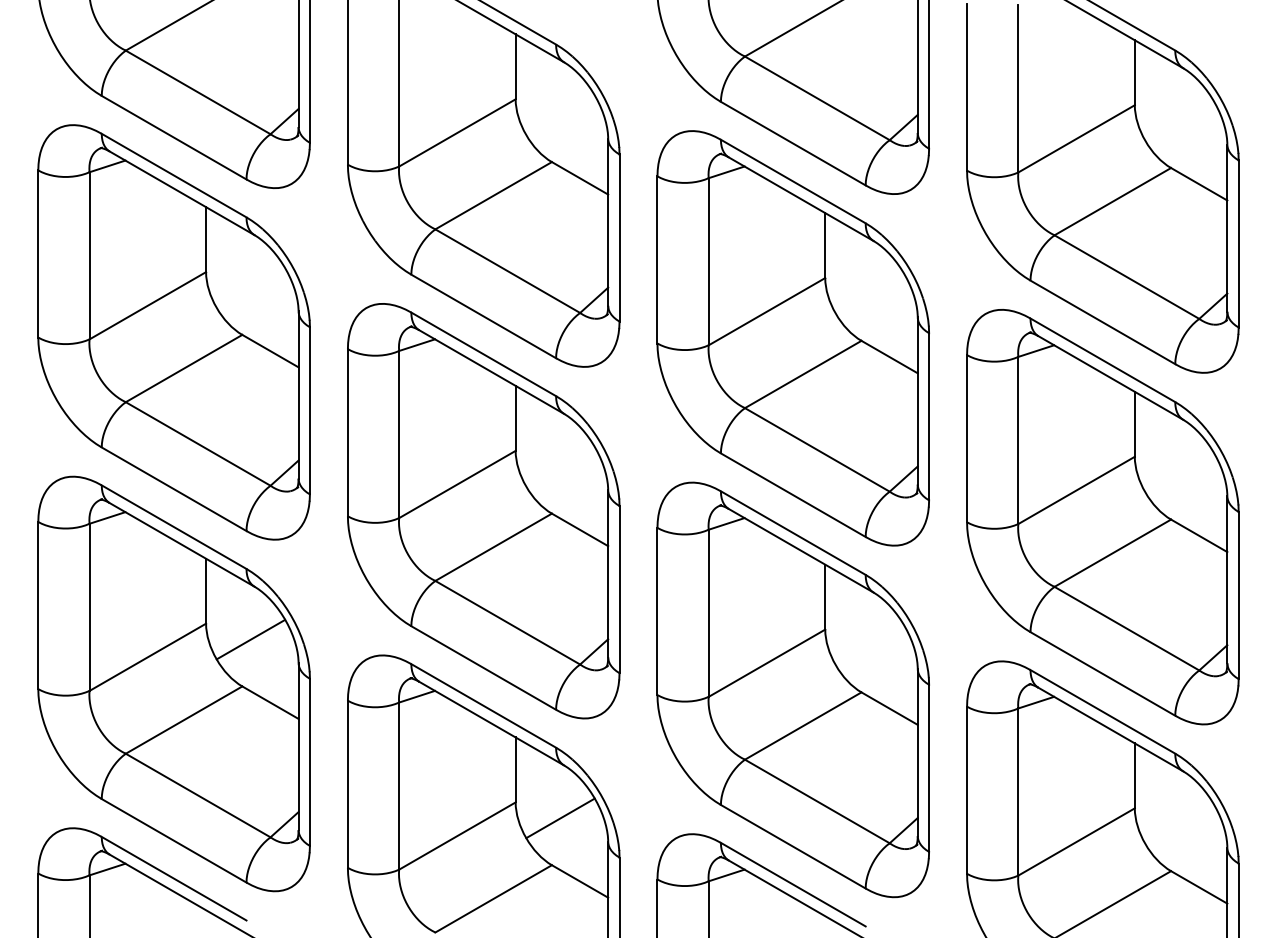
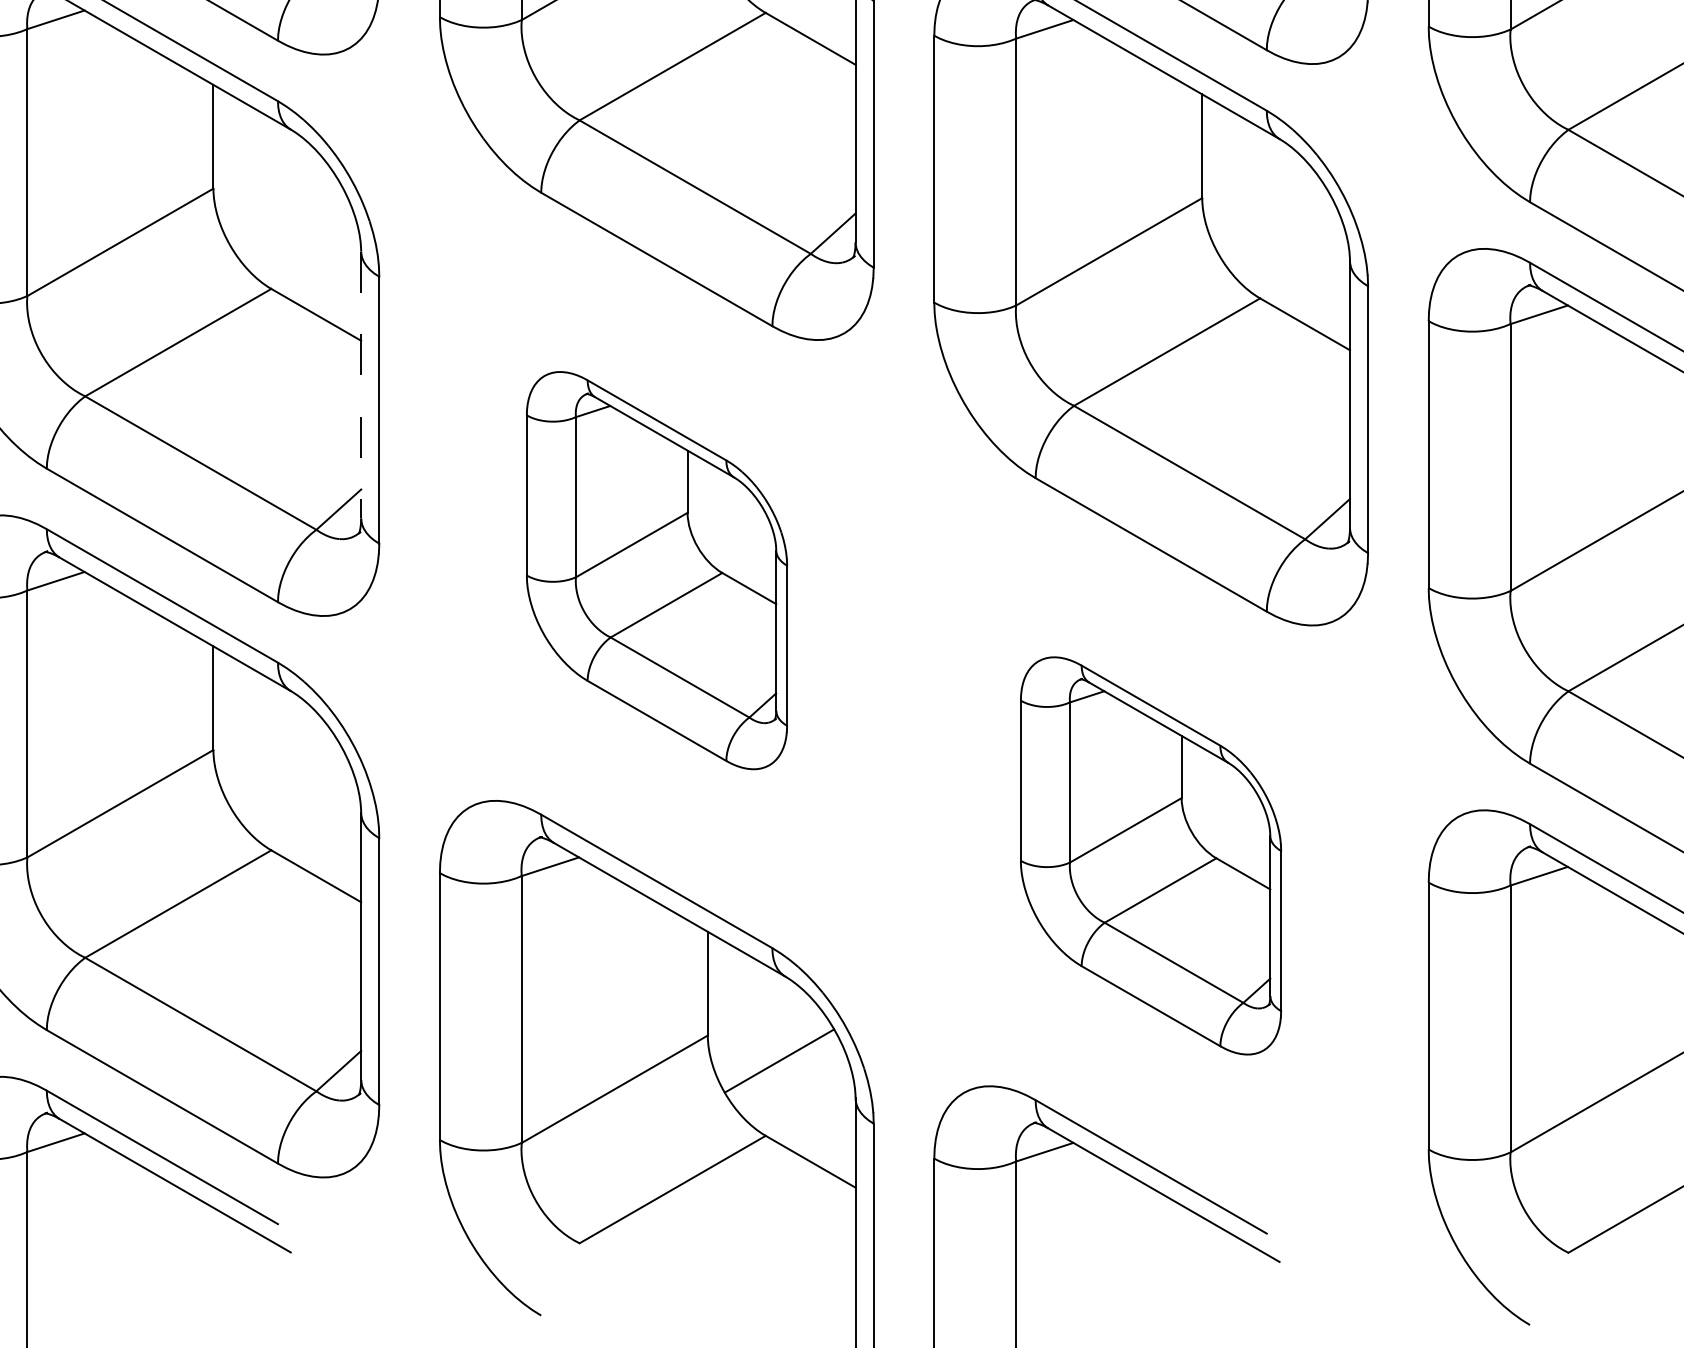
line: (298, 395) -> (361, 385), solid -> dashed
part: (483, 511) -> (656, 570), size x0.6
line: (250, 639) -> (284, 775), removed
part: (792, 689) -> (1149, 855), size x0.6

